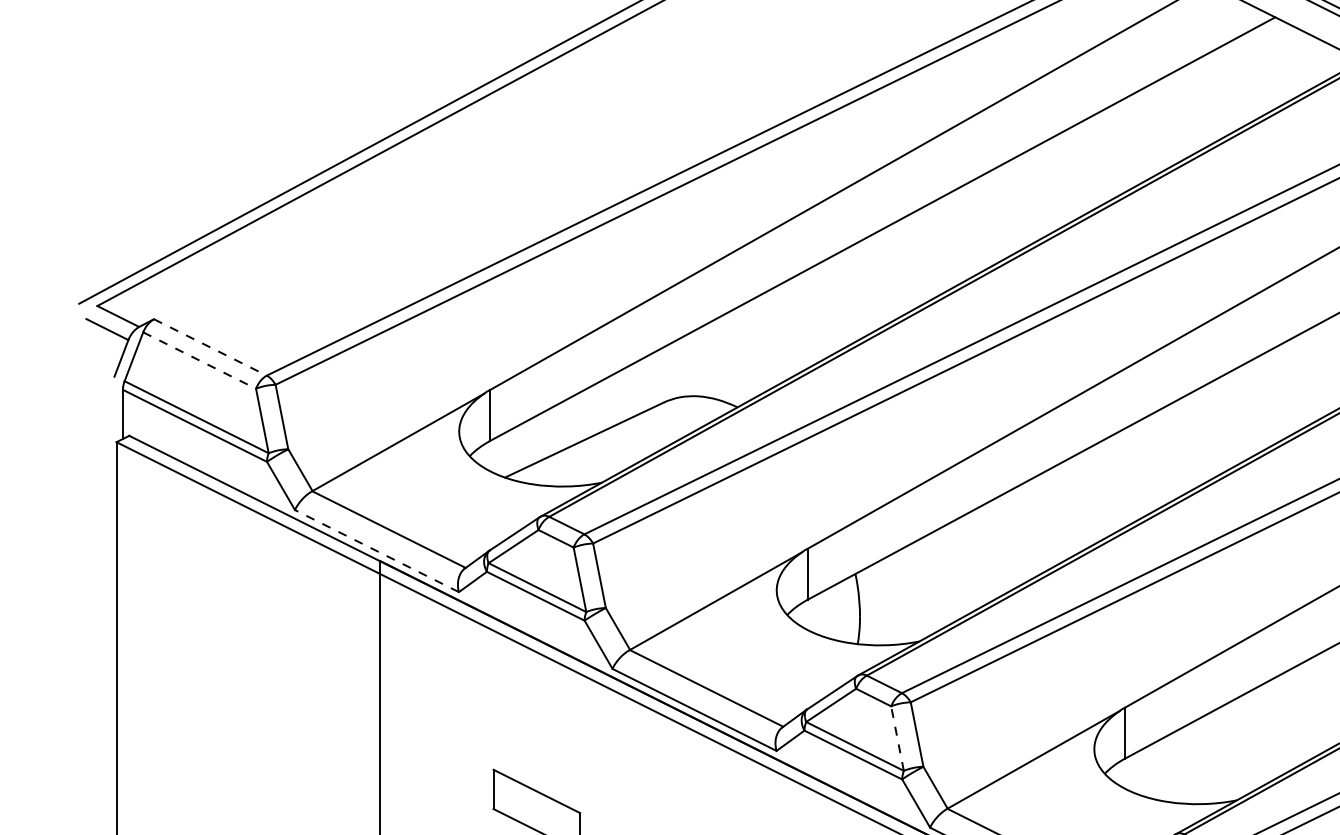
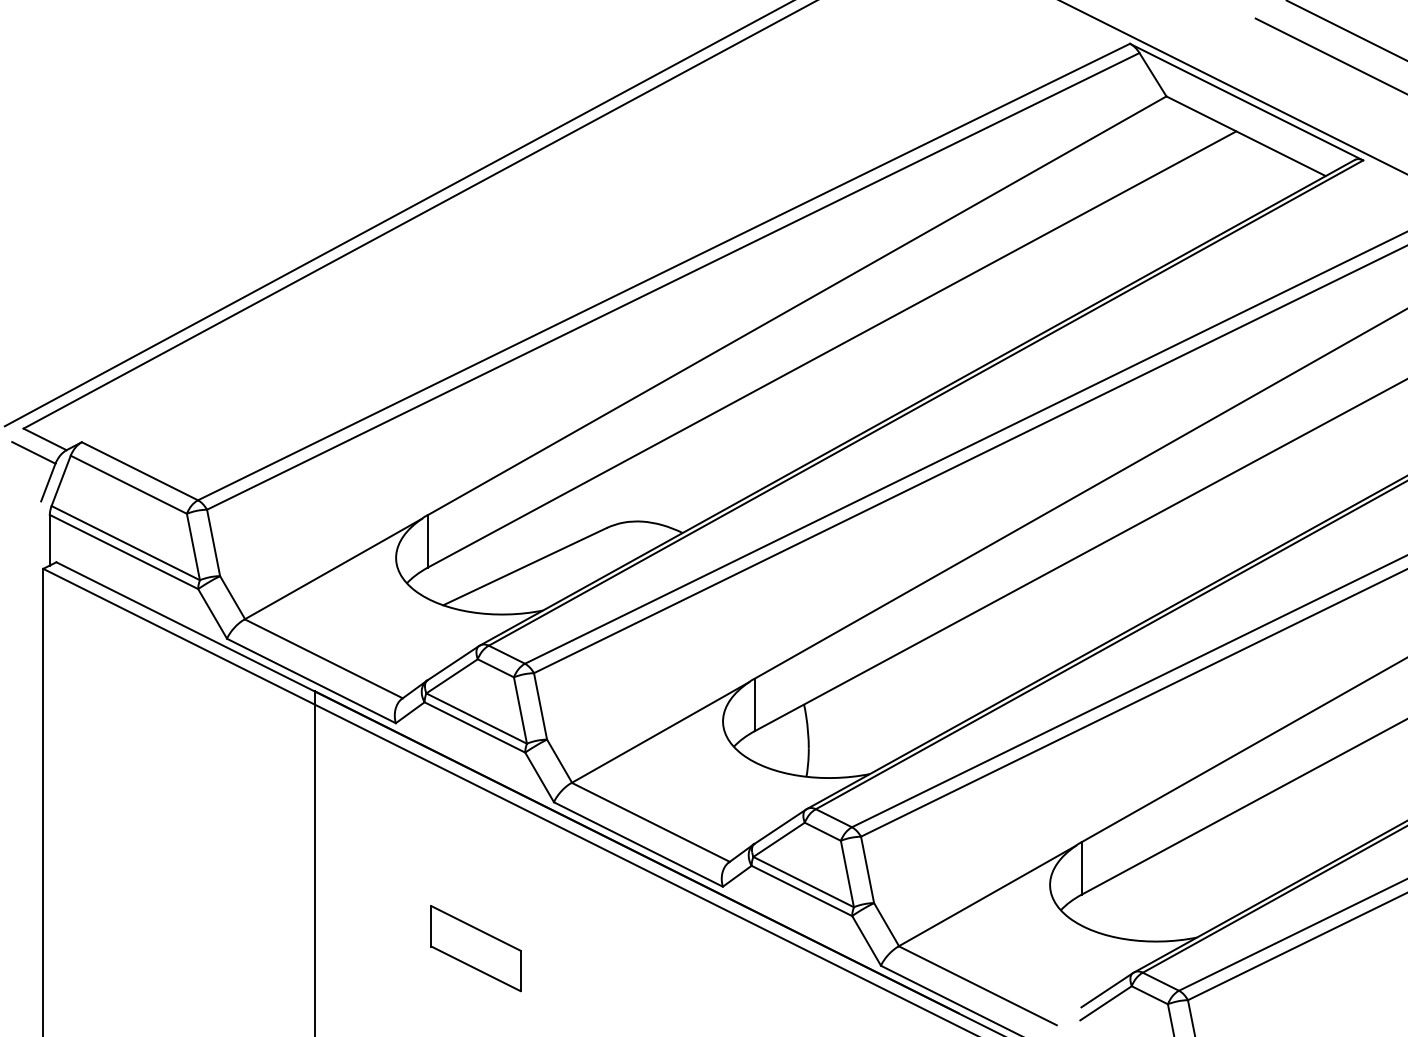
line: (210, 347) -> (139, 471), dashed -> solid
line: (199, 360) -> (128, 484), dashed -> solid
line: (377, 550) -> (311, 680), dashed -> solid
line: (897, 739) -> (847, 874), dashed -> solid

